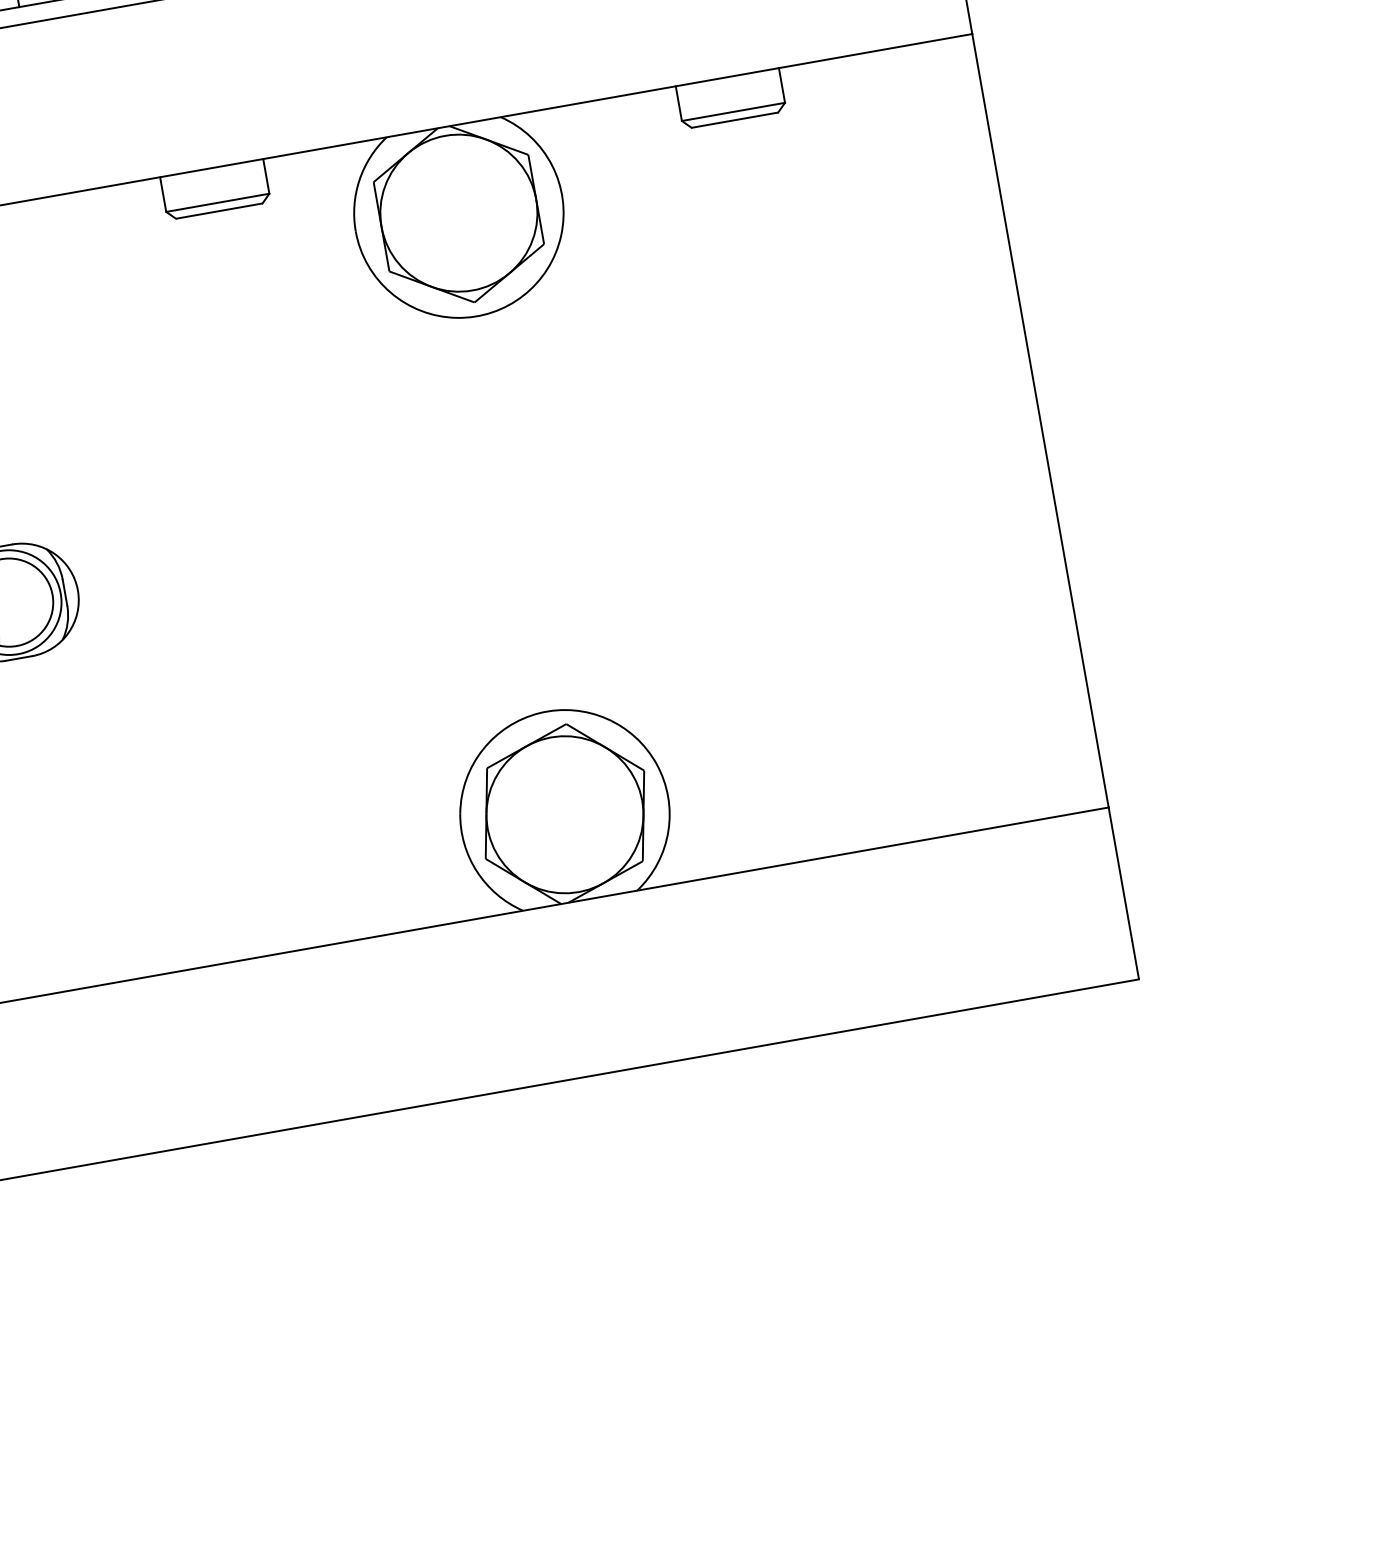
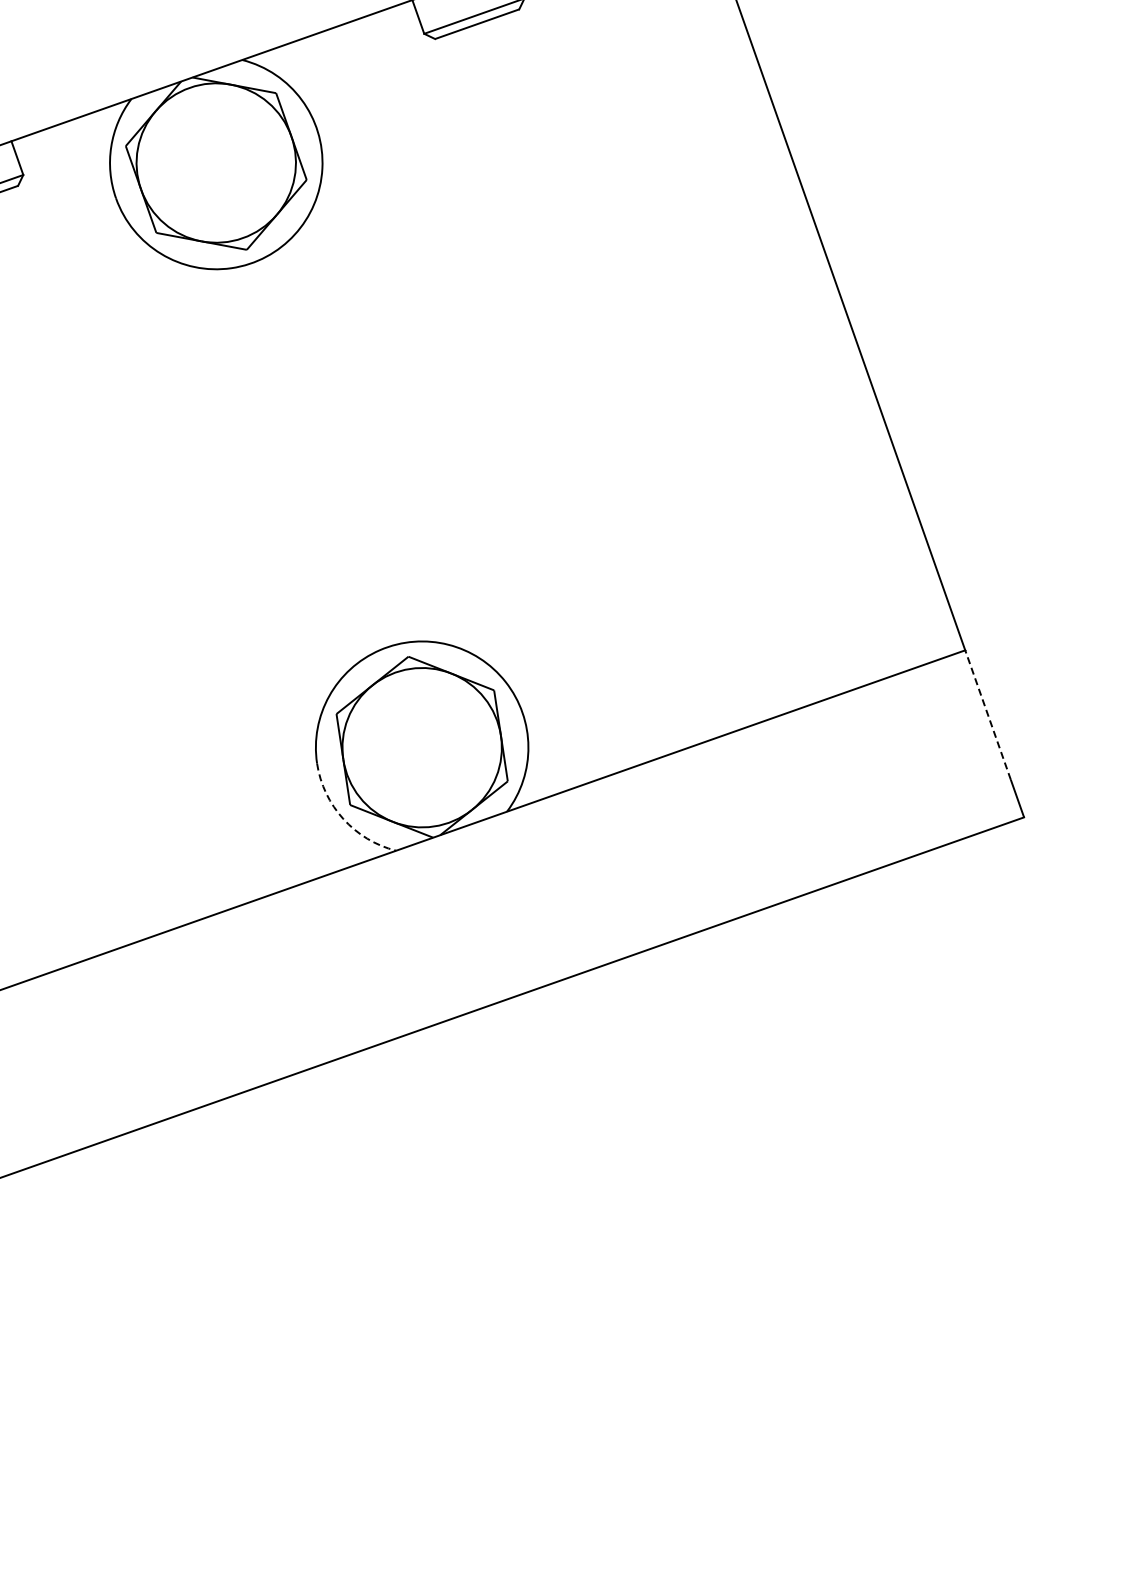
arc: (476, 871) -> (343, 819), solid -> dashed
line: (1120, 874) -> (988, 715), solid -> dashed

